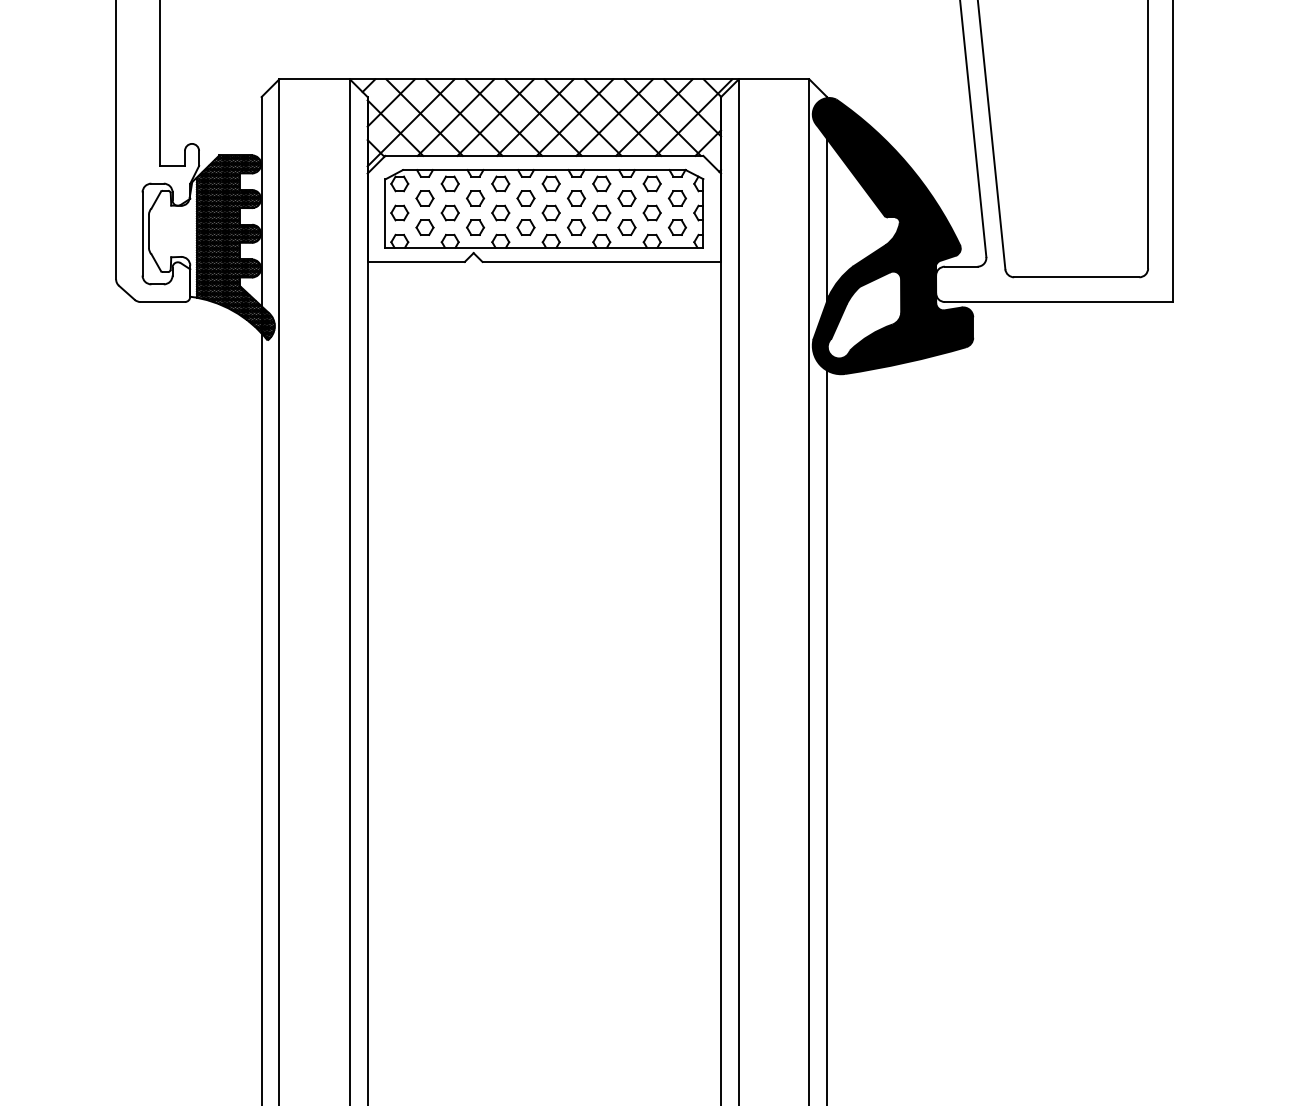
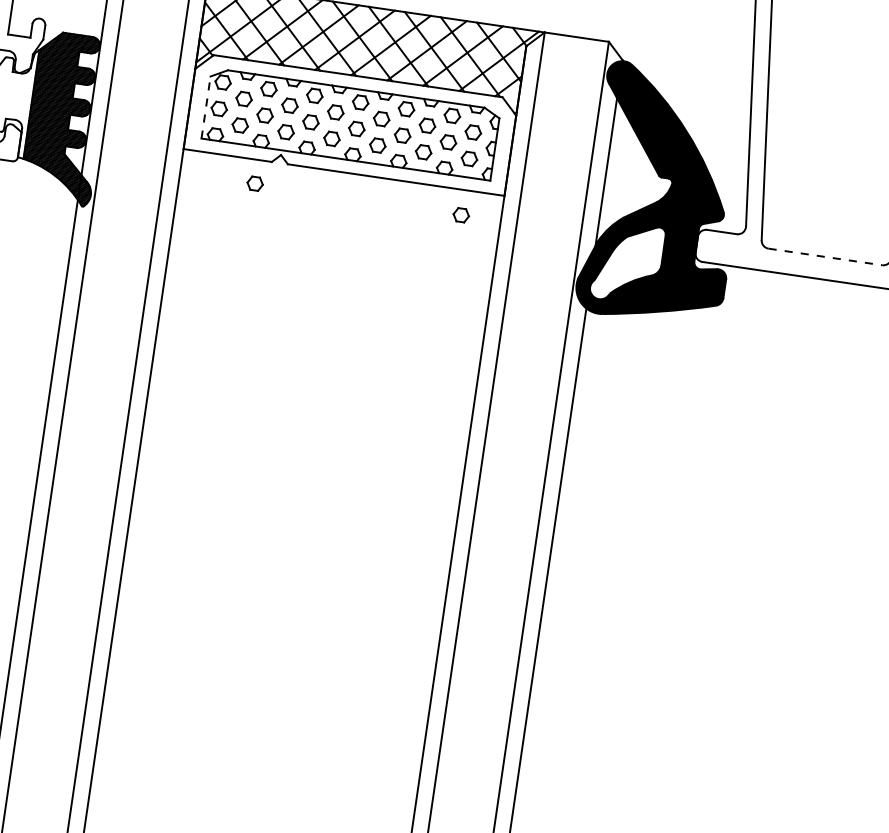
line: (385, 213) -> (206, 107), solid -> dashed
line: (1076, 277) -> (825, 257), solid -> dashed
part: (449, 287) -> (254, 183), added
part: (677, 289) -> (461, 215), added

